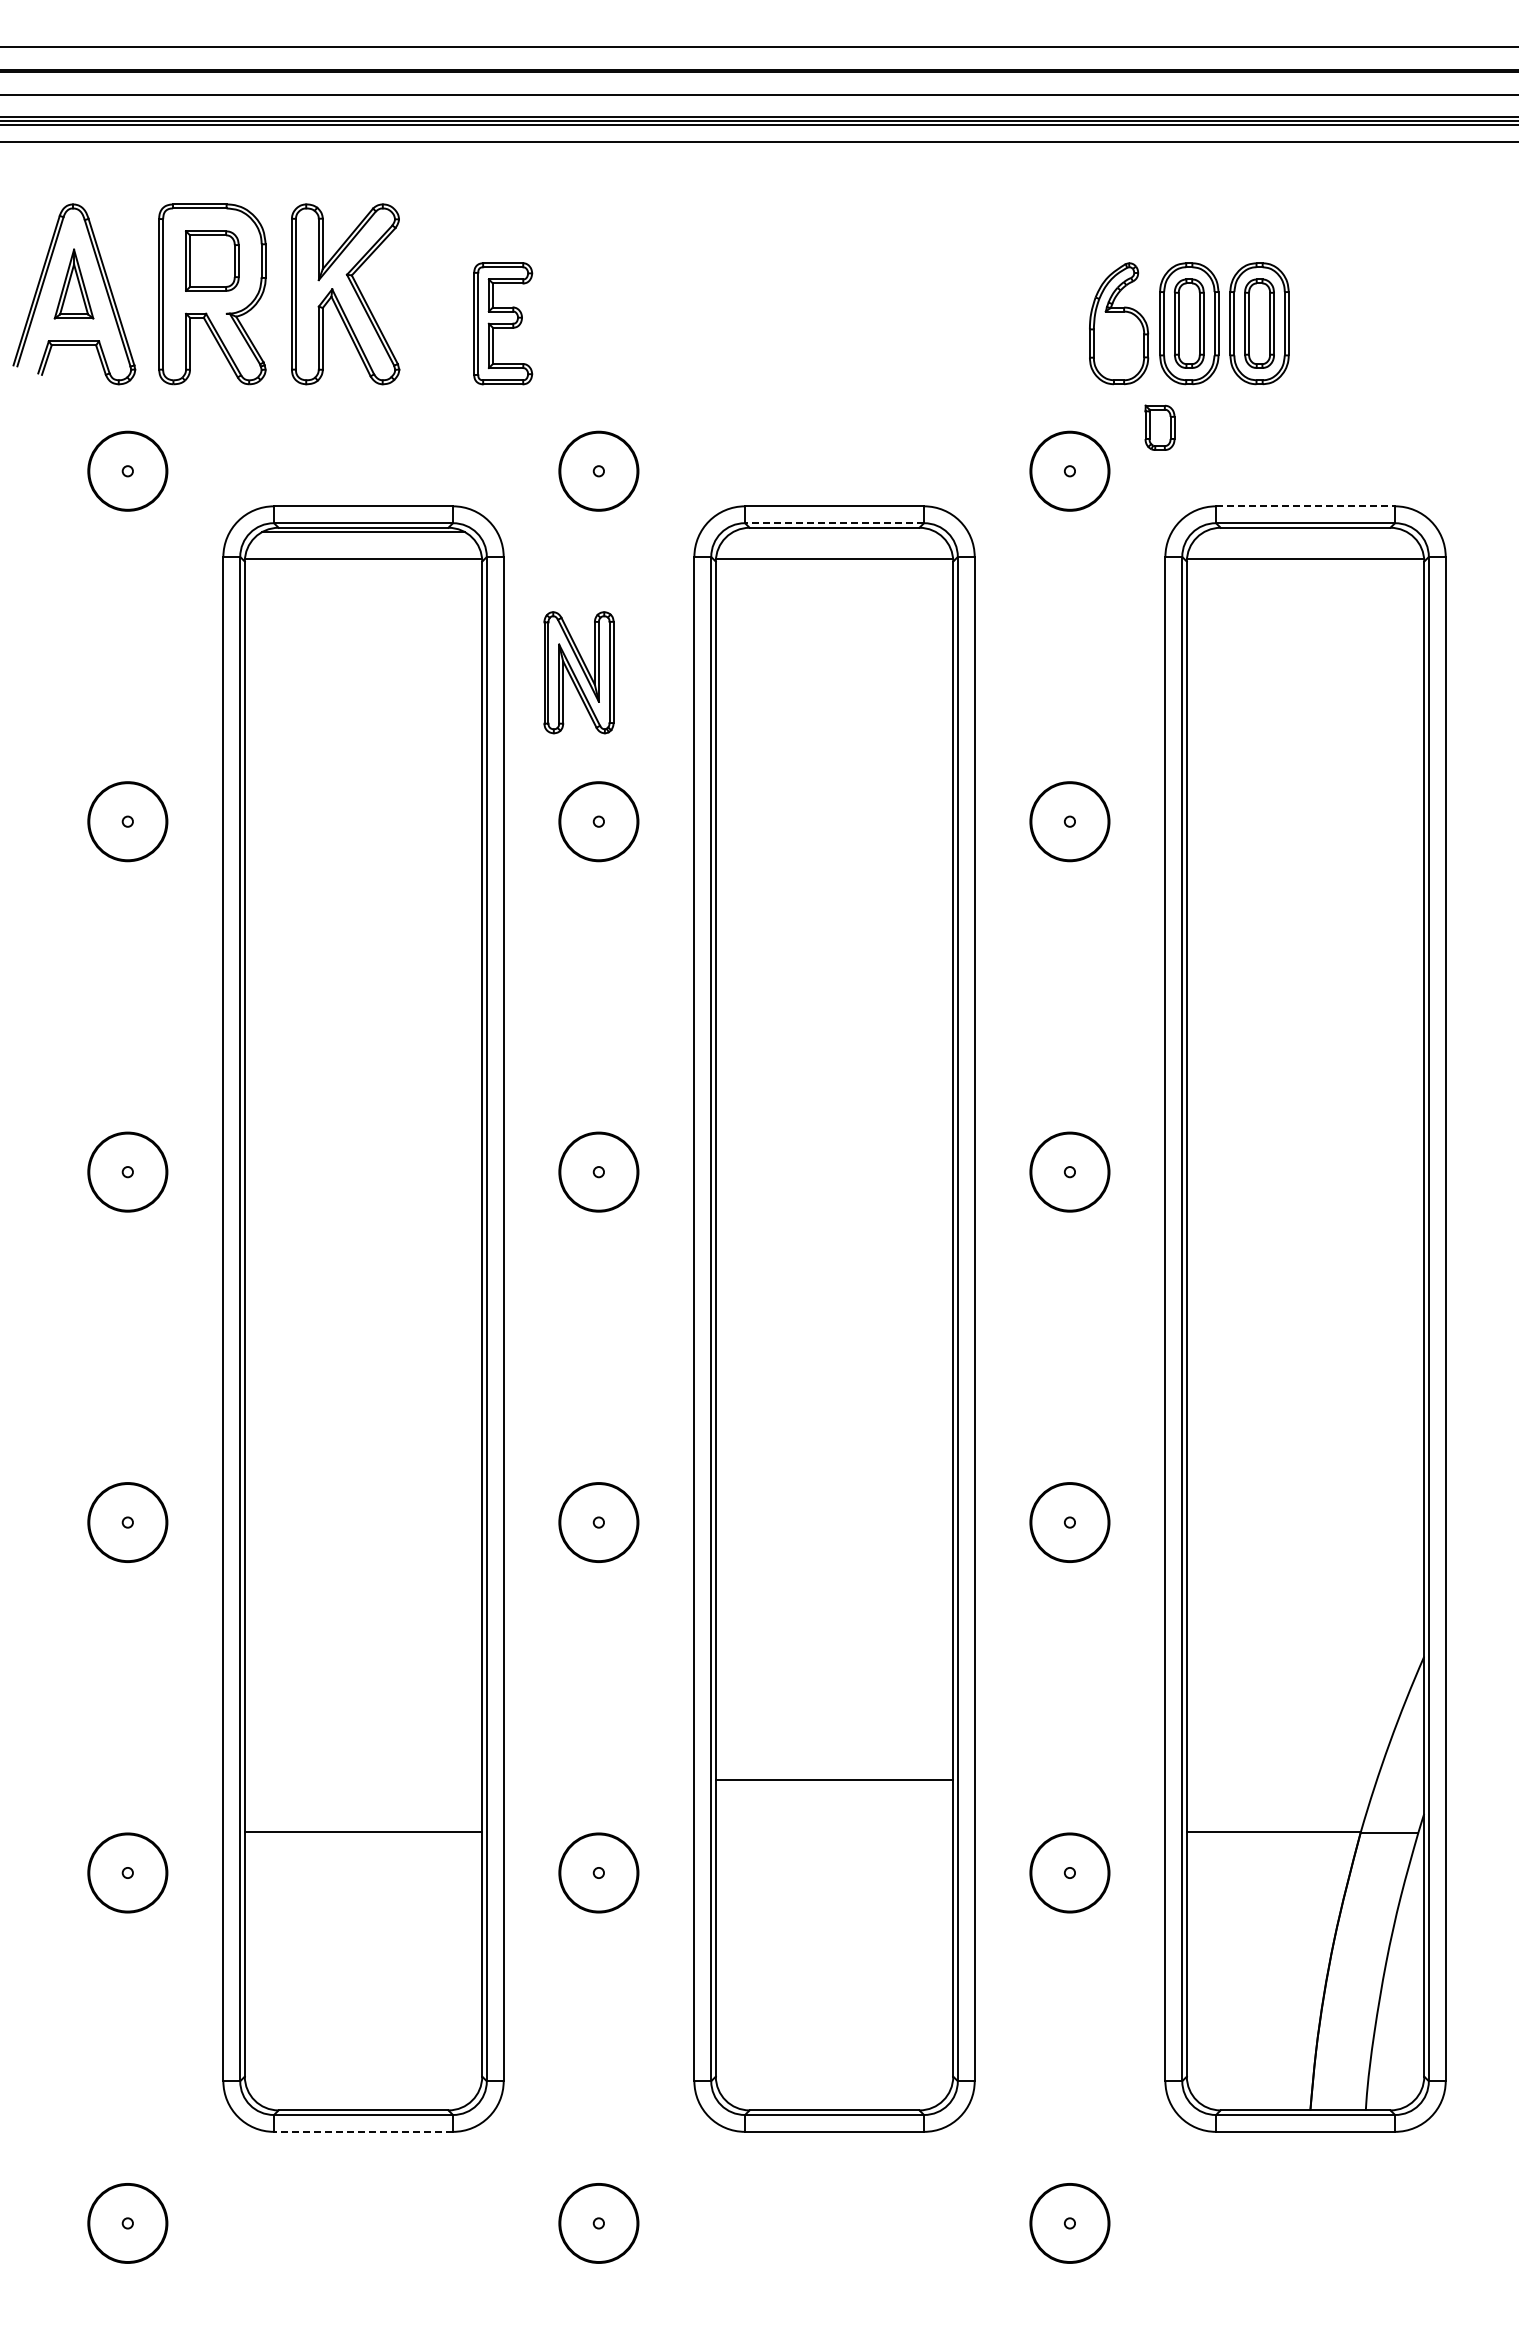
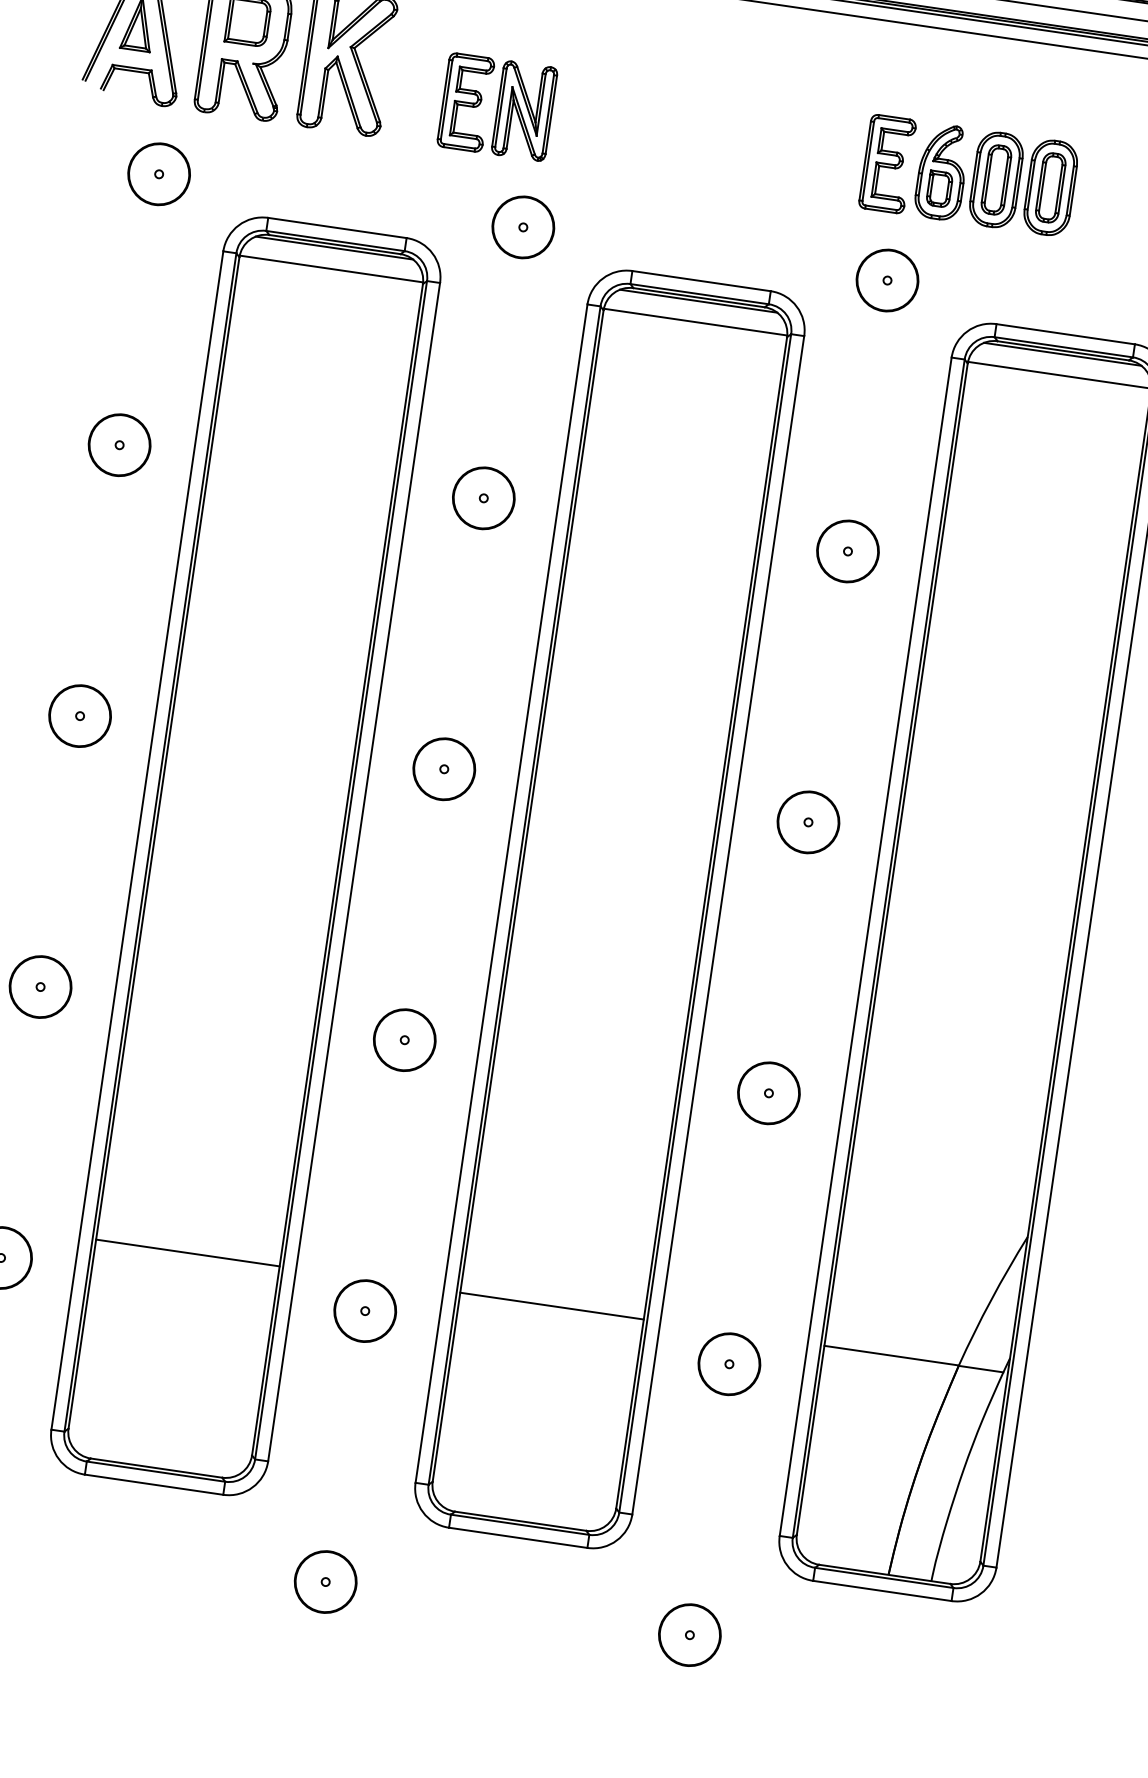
part: (1048, 323) -> (887, 163), added
part: (1159, 427) -> (939, 188), moved
line: (1306, 506) -> (1066, 334), dashed -> solid
line: (834, 523) -> (699, 294), dashed -> solid
line: (834, 532) -> (698, 301), added
line: (1305, 532) -> (1062, 354), added
part: (578, 672) -> (524, 110), moved
line: (834, 1780) -> (551, 1306), moved
line: (363, 2131) -> (154, 1484), dashed -> solid

